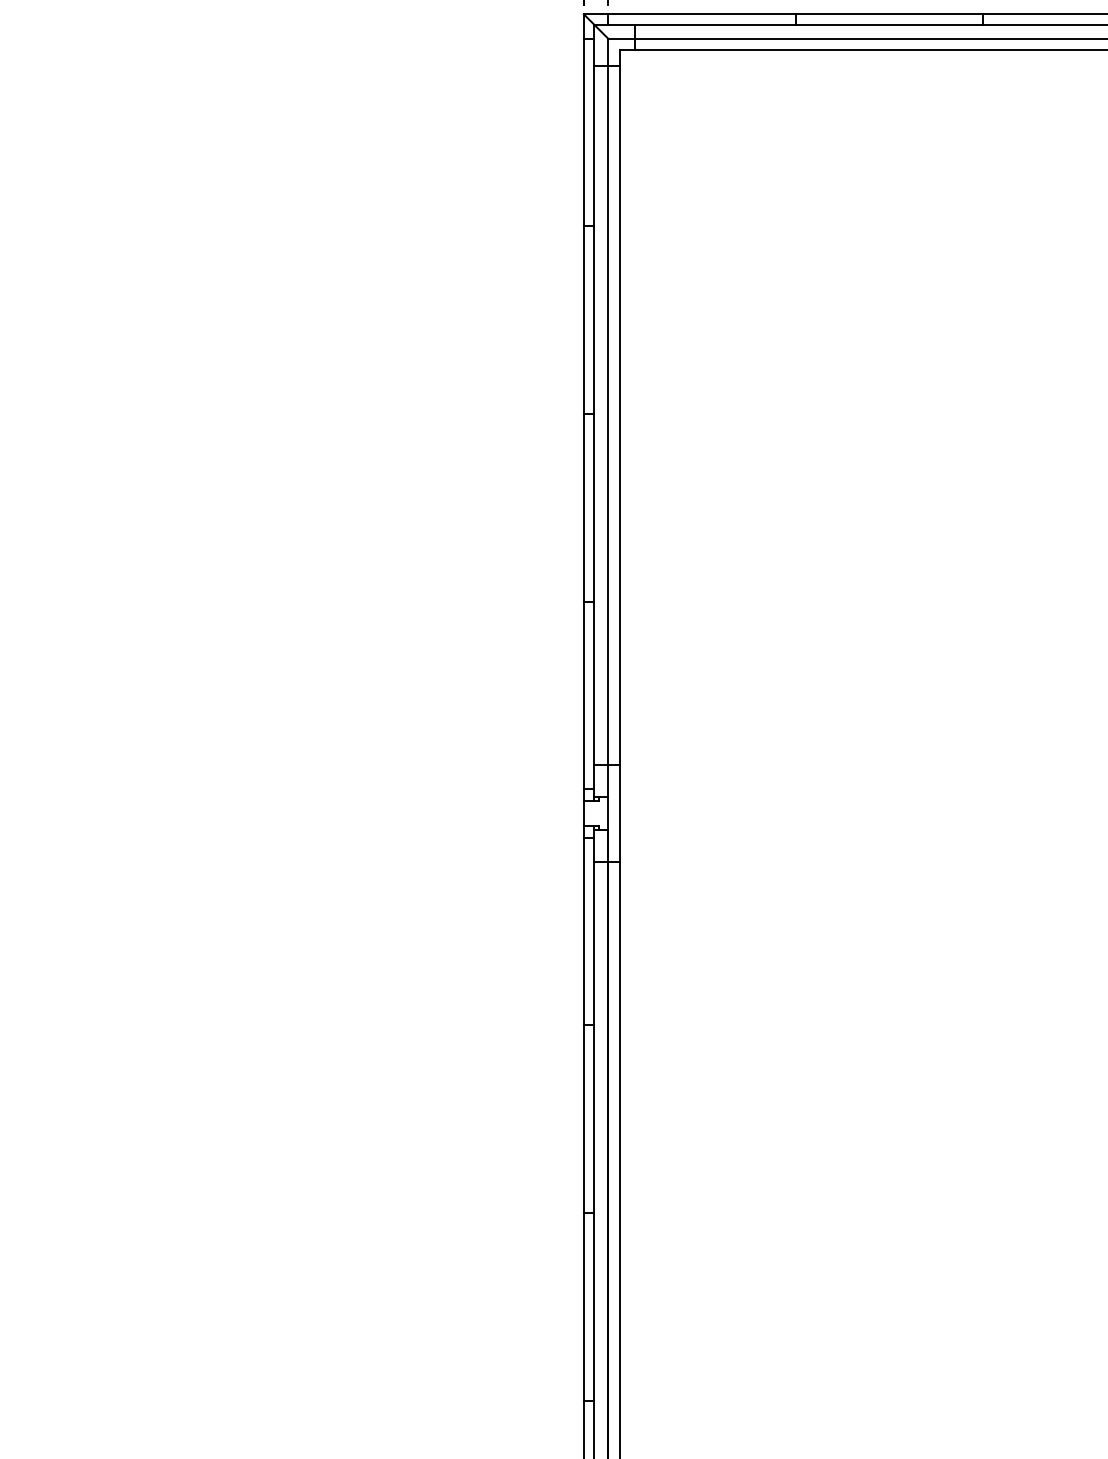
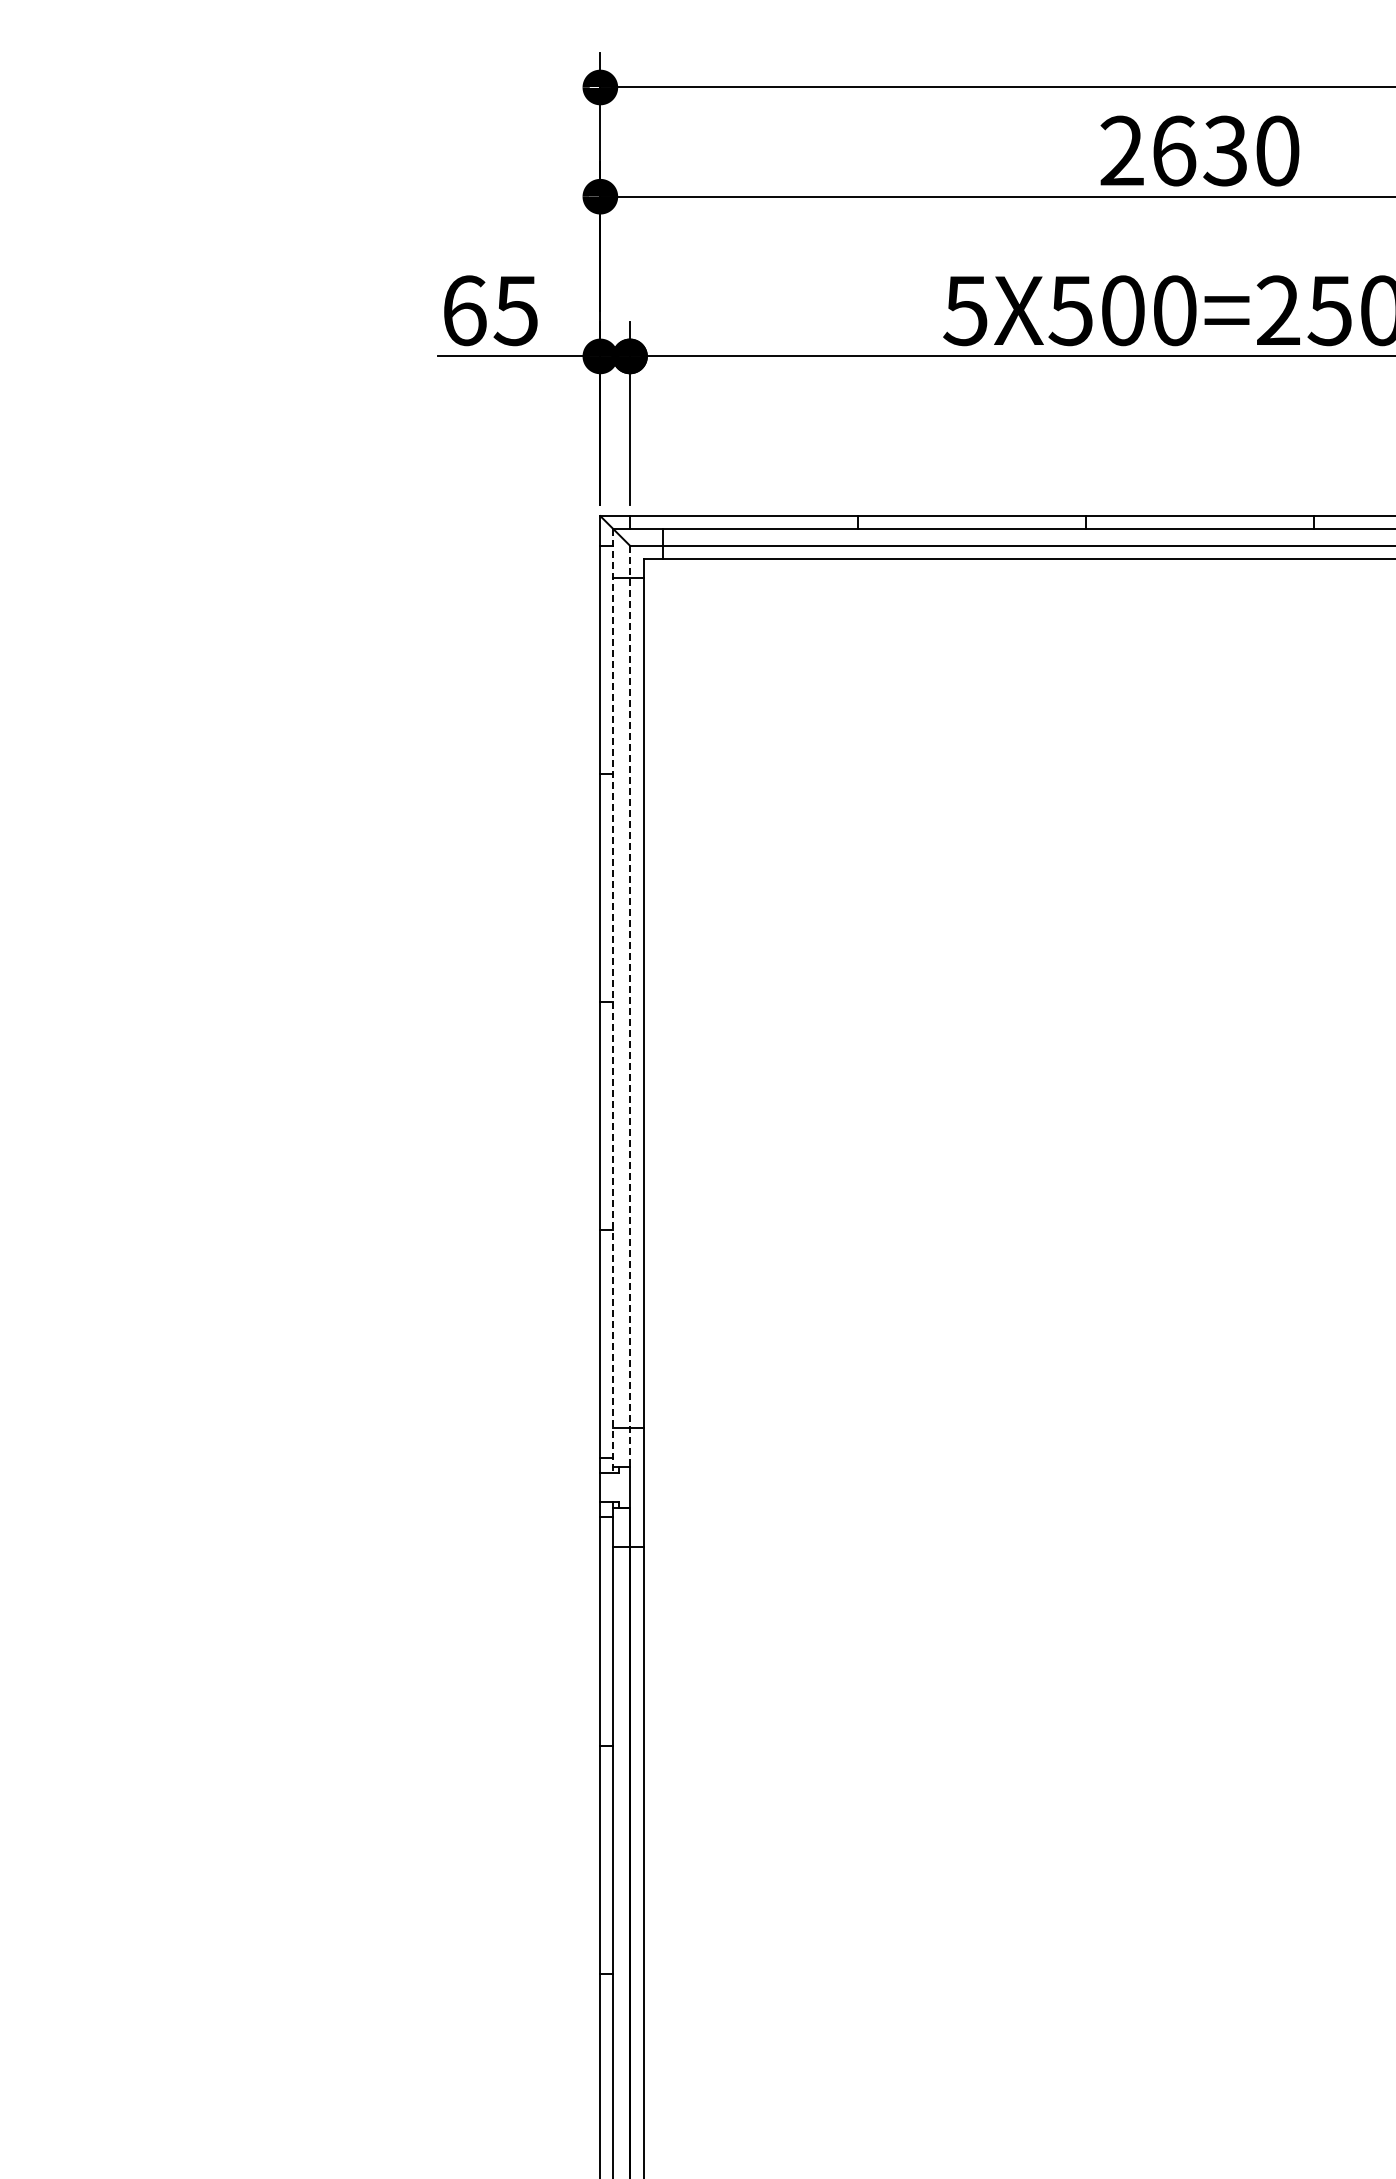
line: (594, 413) -> (613, 1001), solid -> dashed
line: (608, 417) -> (630, 1006), solid -> dashed

